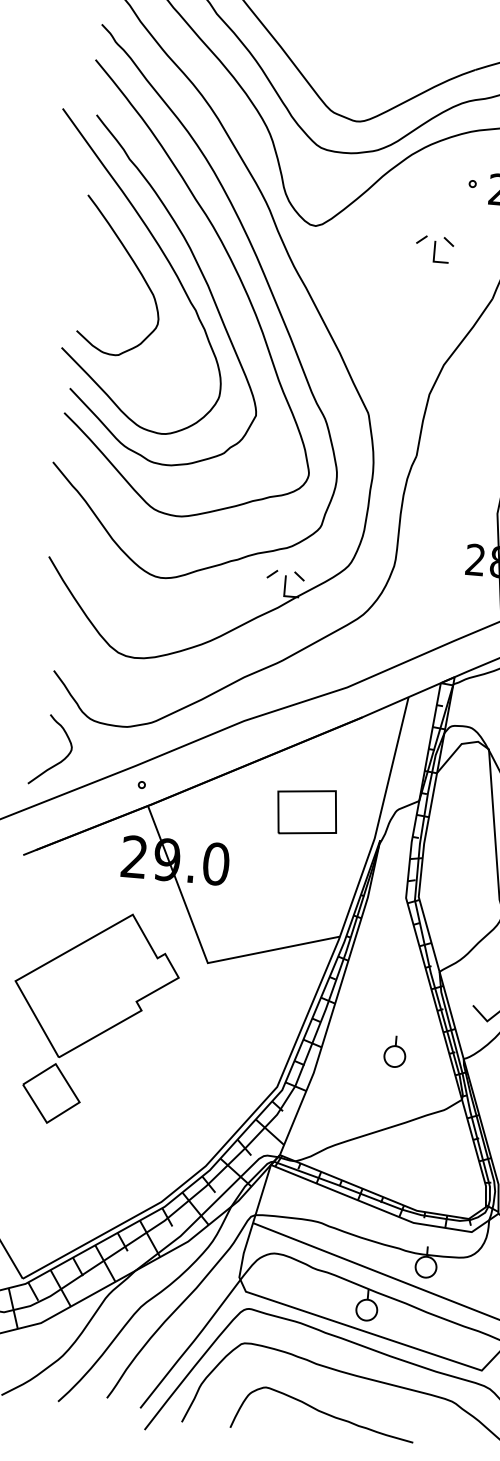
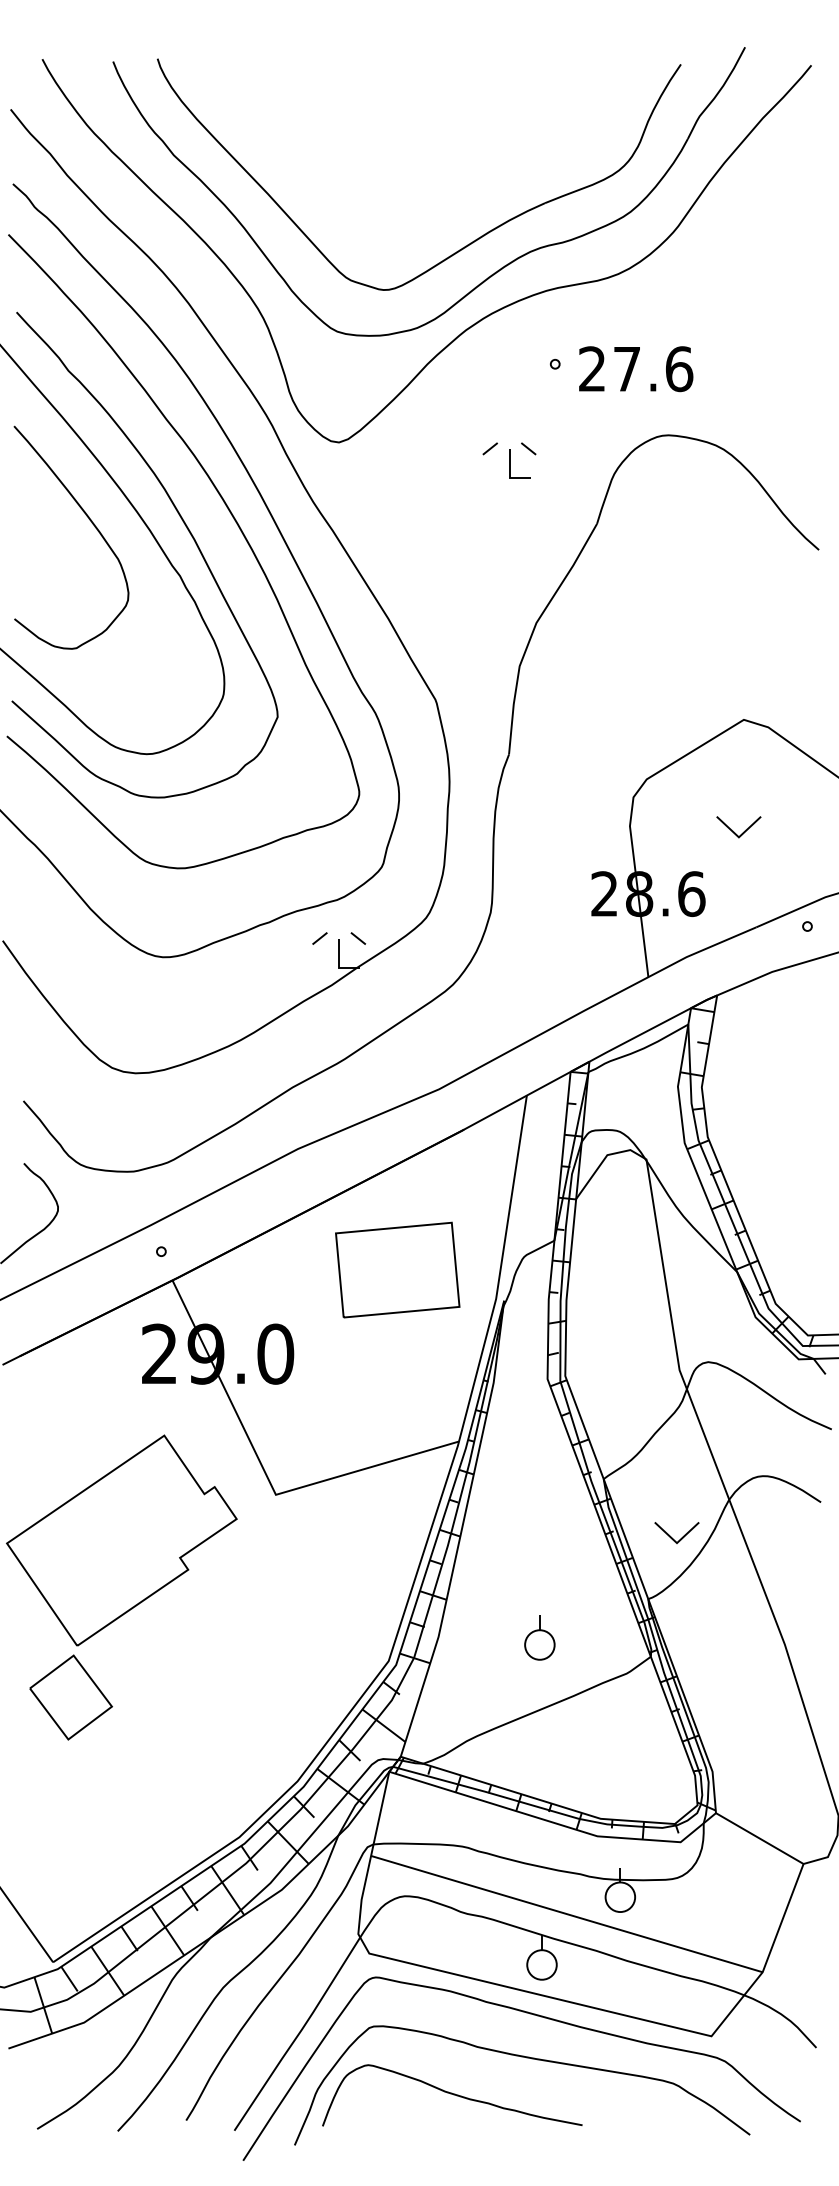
part: (307, 811) -> (397, 1269), size x1.43
part: (395, 1051) -> (539, 1637), moved
curve: (323, 1413) -> (452, 2094), moved

